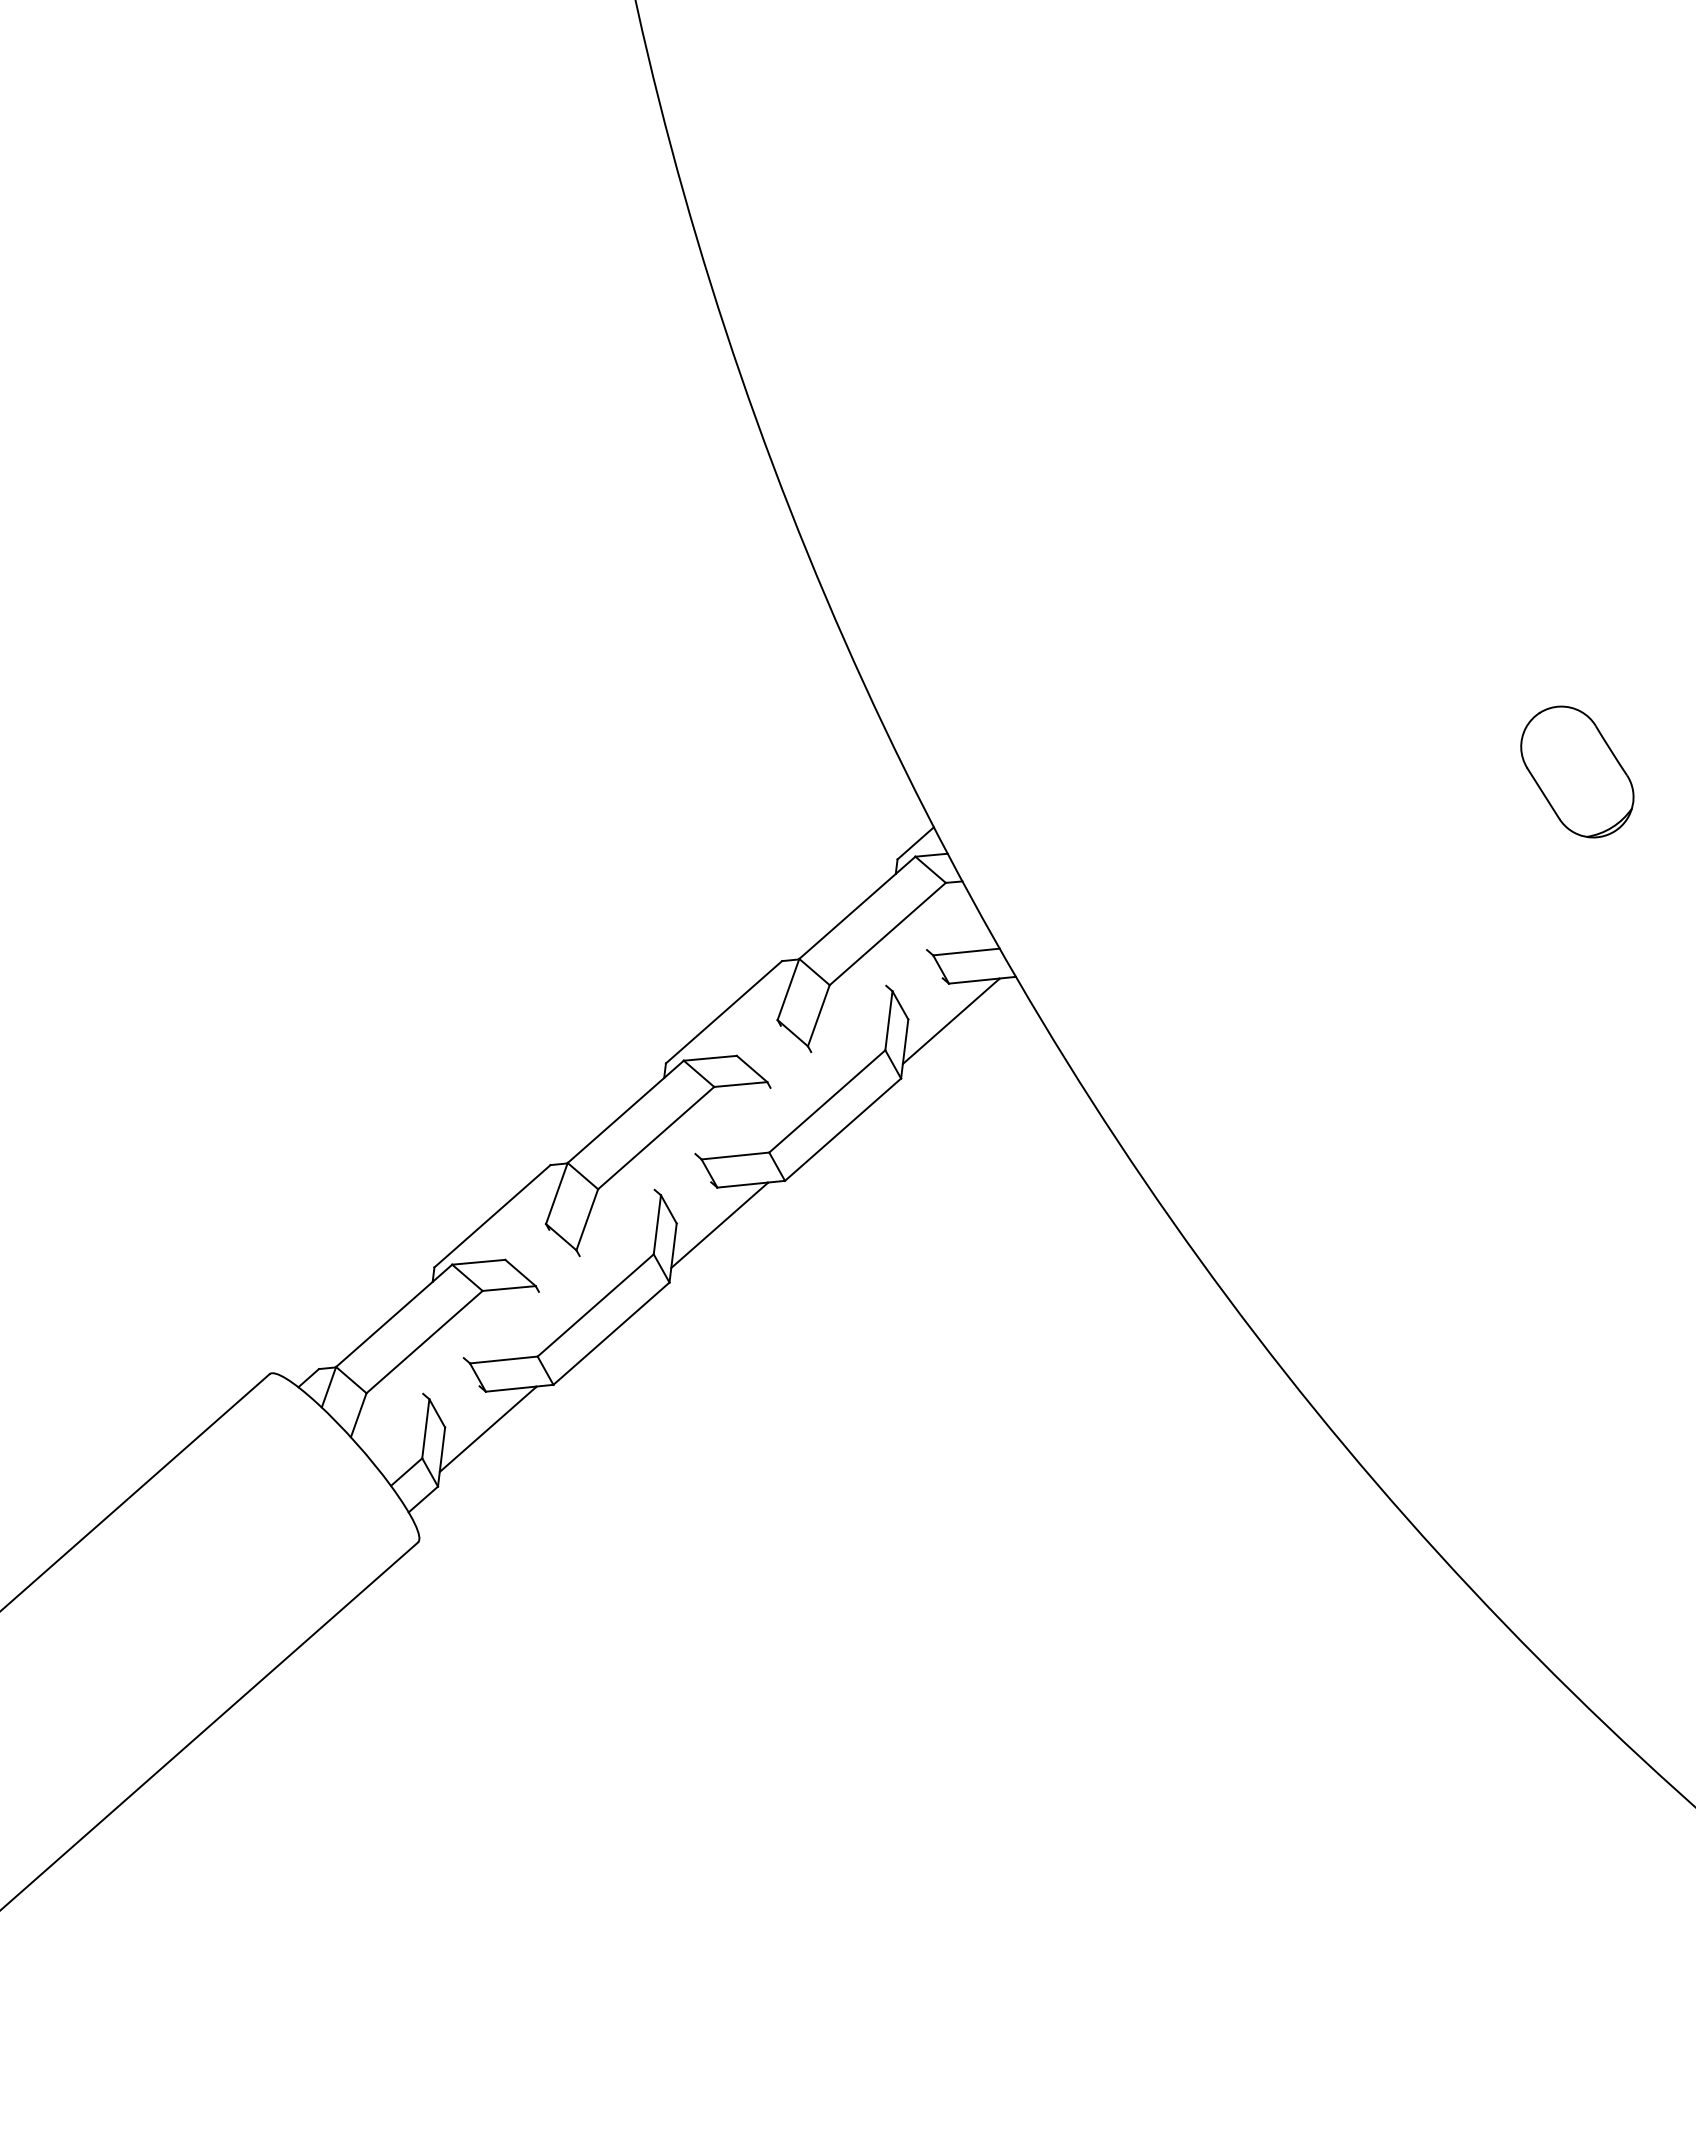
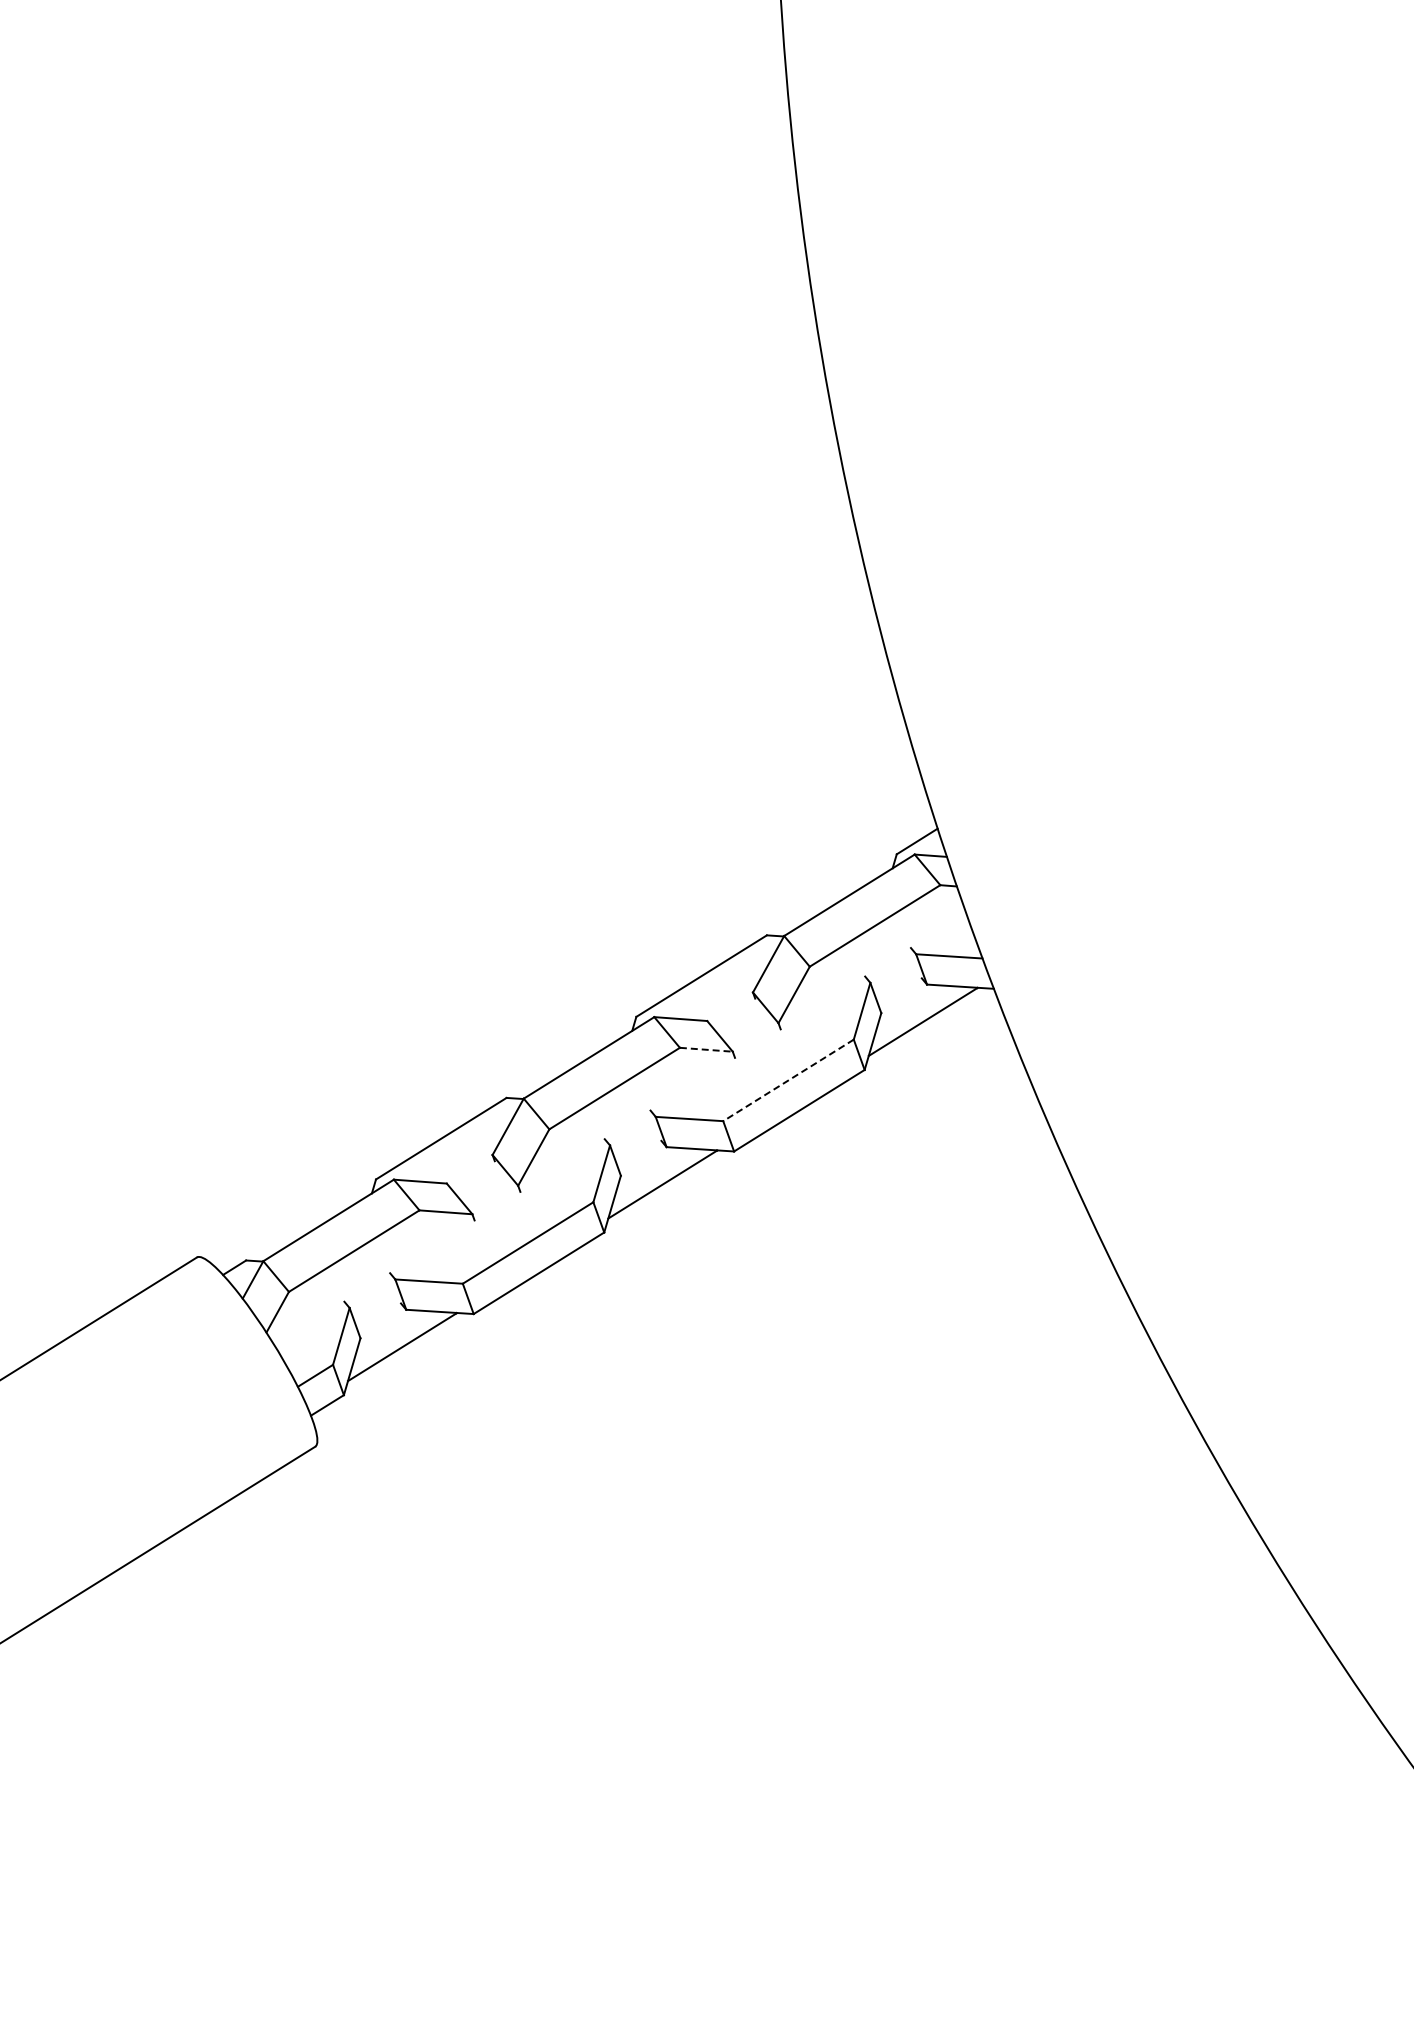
line: (740, 1084) -> (706, 1049), solid -> dashed
line: (826, 1101) -> (787, 1080), solid -> dashed

